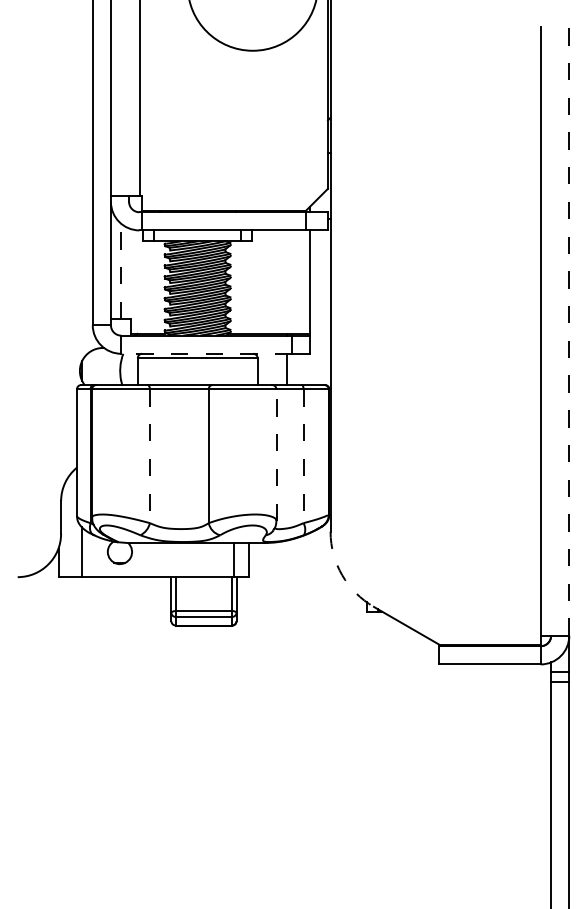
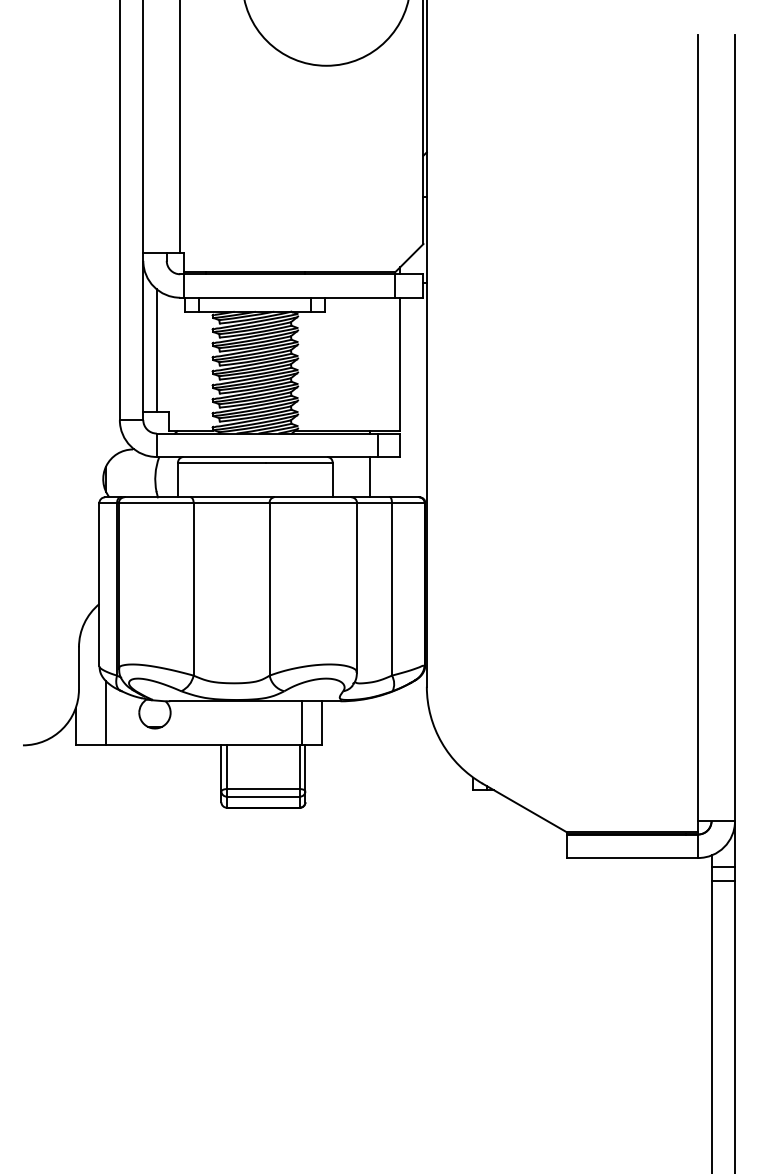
line: (121, 271) -> (156, 350), dashed -> solid
line: (569, 330) -> (735, 427), dashed -> solid
line: (206, 354) -> (266, 457), dashed -> solid
line: (276, 454) -> (357, 587), dashed -> solid
line: (149, 456) -> (193, 589), dashed -> solid
line: (303, 456) -> (391, 589), dashed -> solid
arc: (341, 574) -> (441, 742), dashed -> solid

